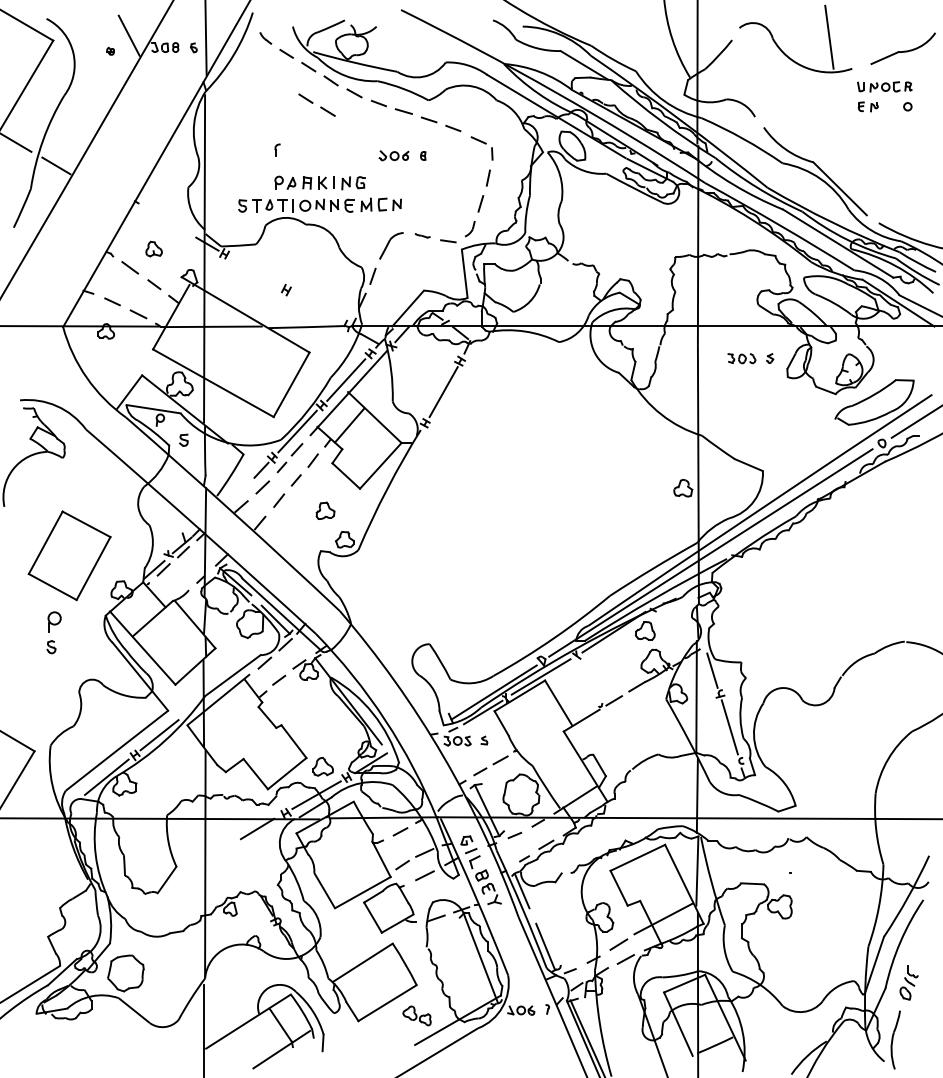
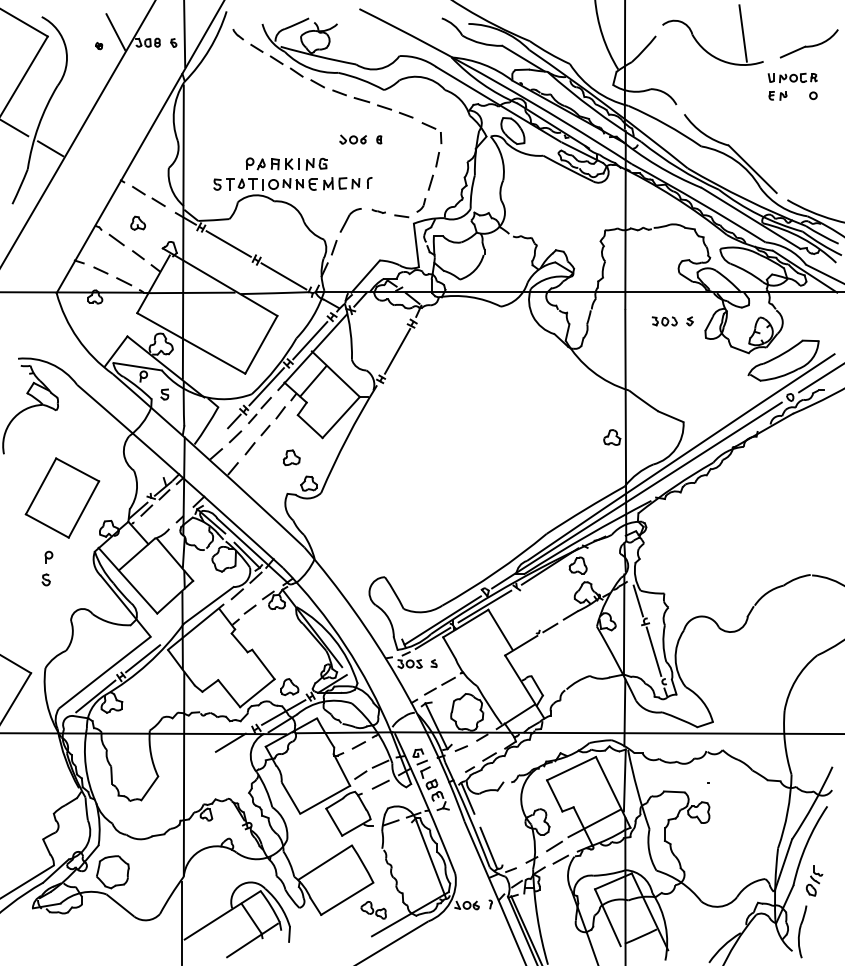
part: (316, 104) -> (148, 195), moved
part: (277, 149) -> (369, 182), moved
line: (254, 271) -> (228, 243), added
line: (316, 307) -> (283, 275), added
part: (54, 621) -> (48, 556), size x0.62

